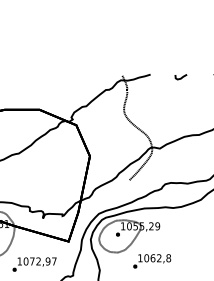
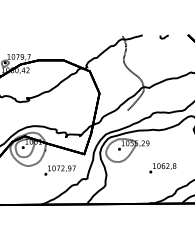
text: (151, 261) -> (162, 168), moved

